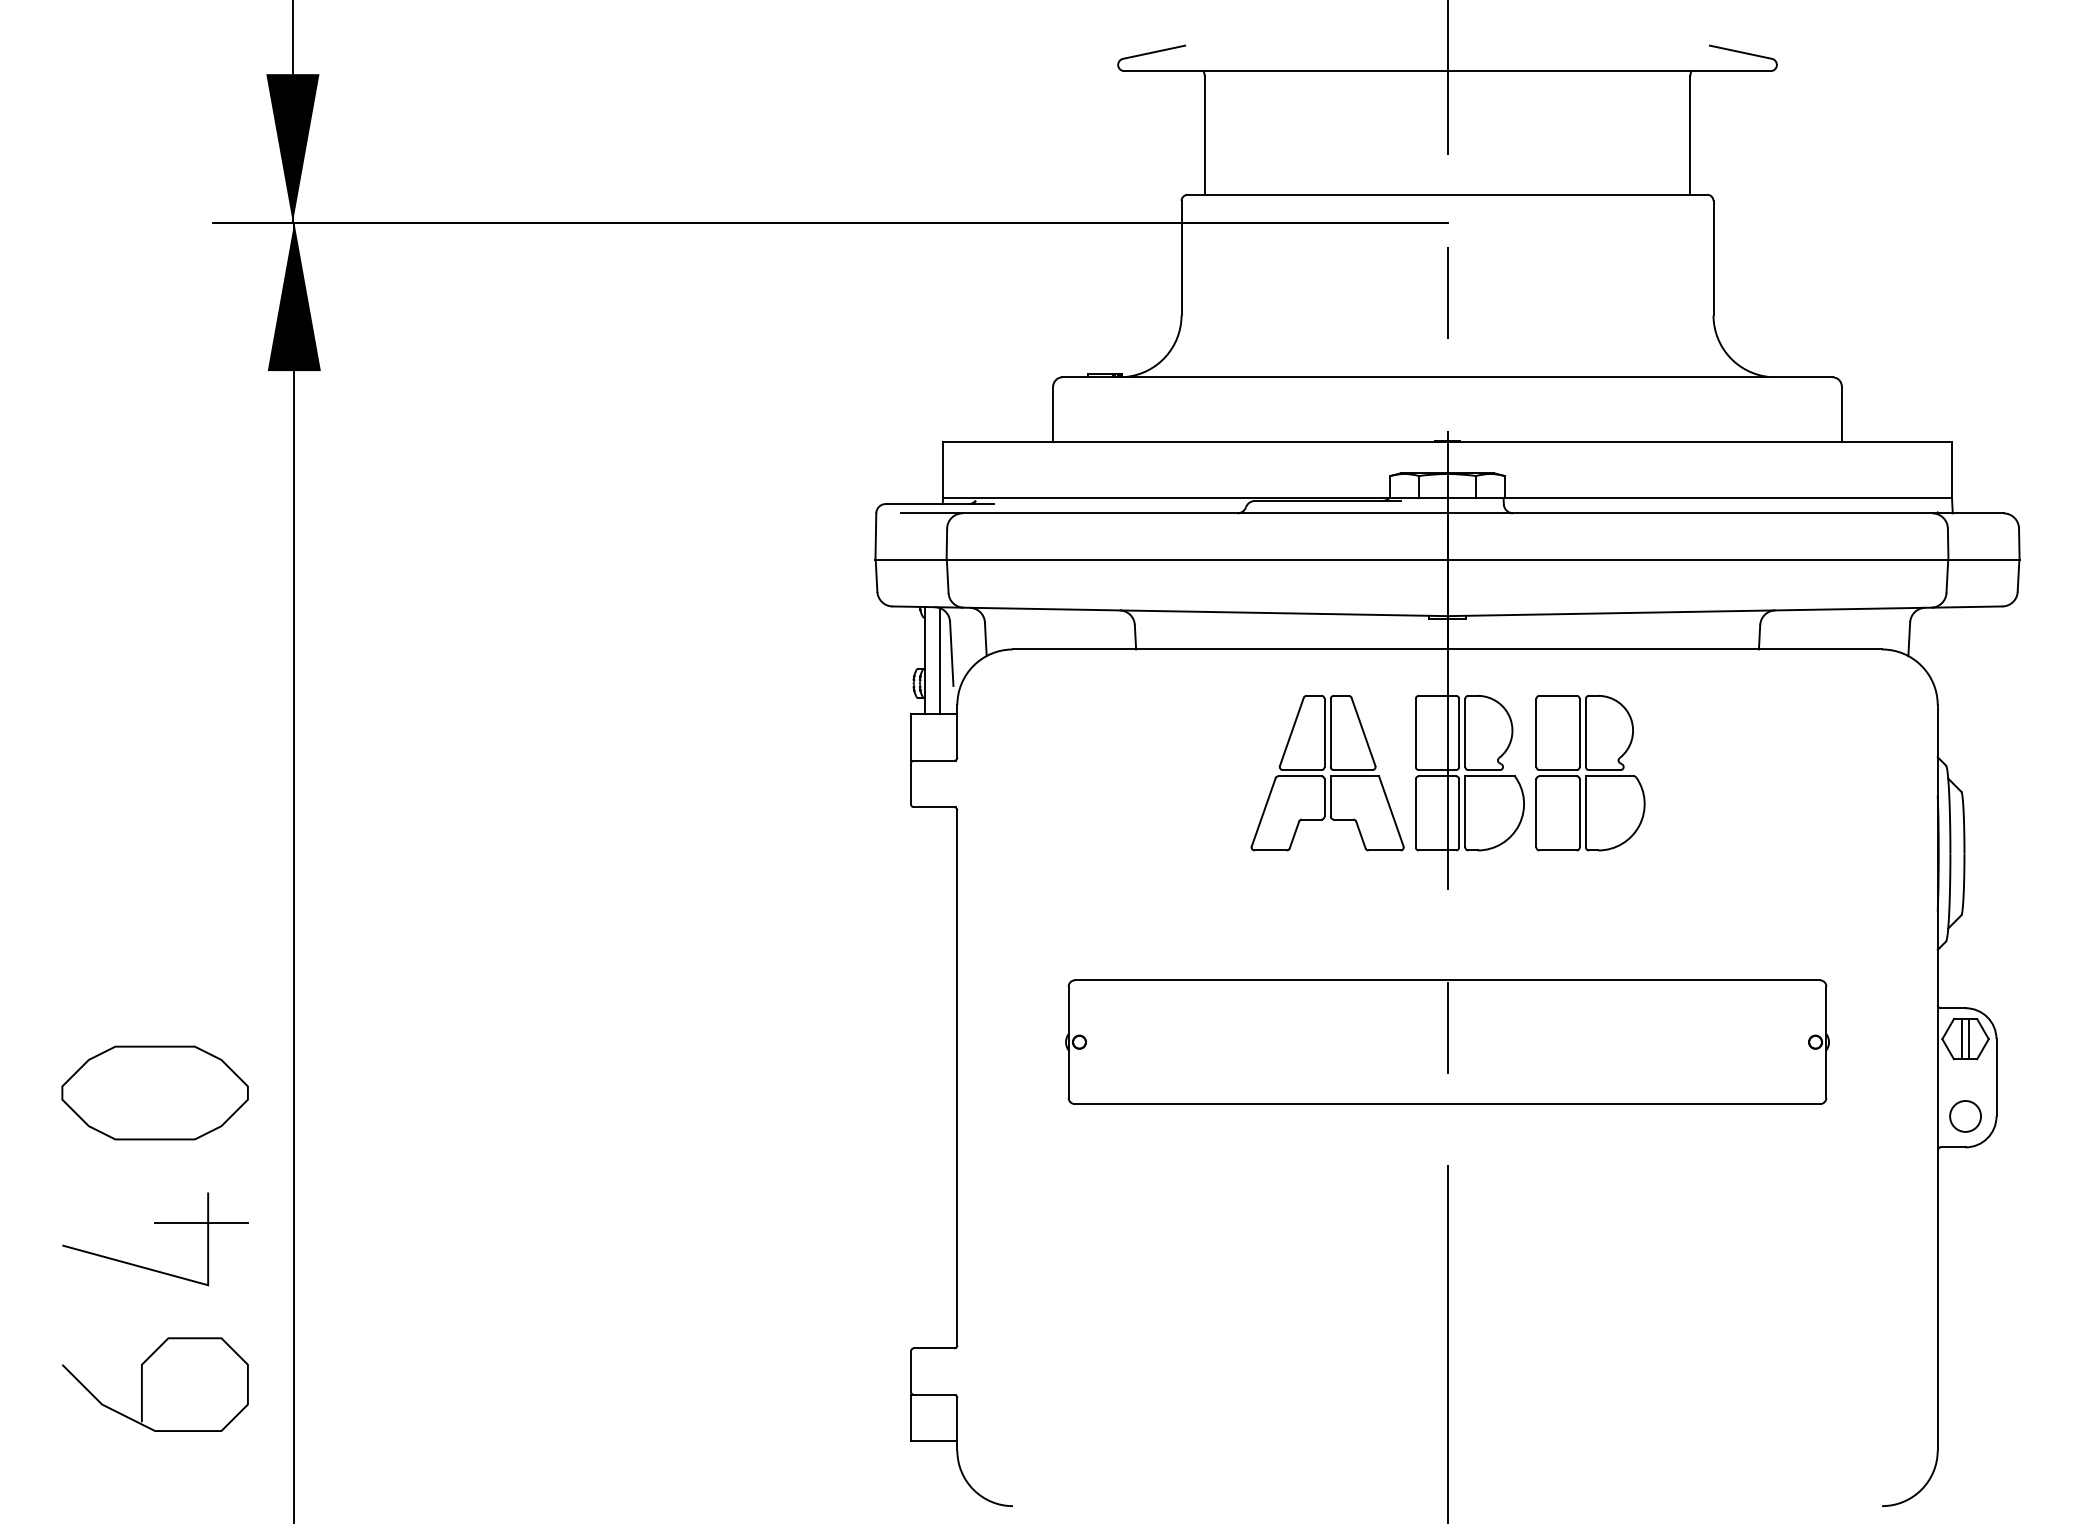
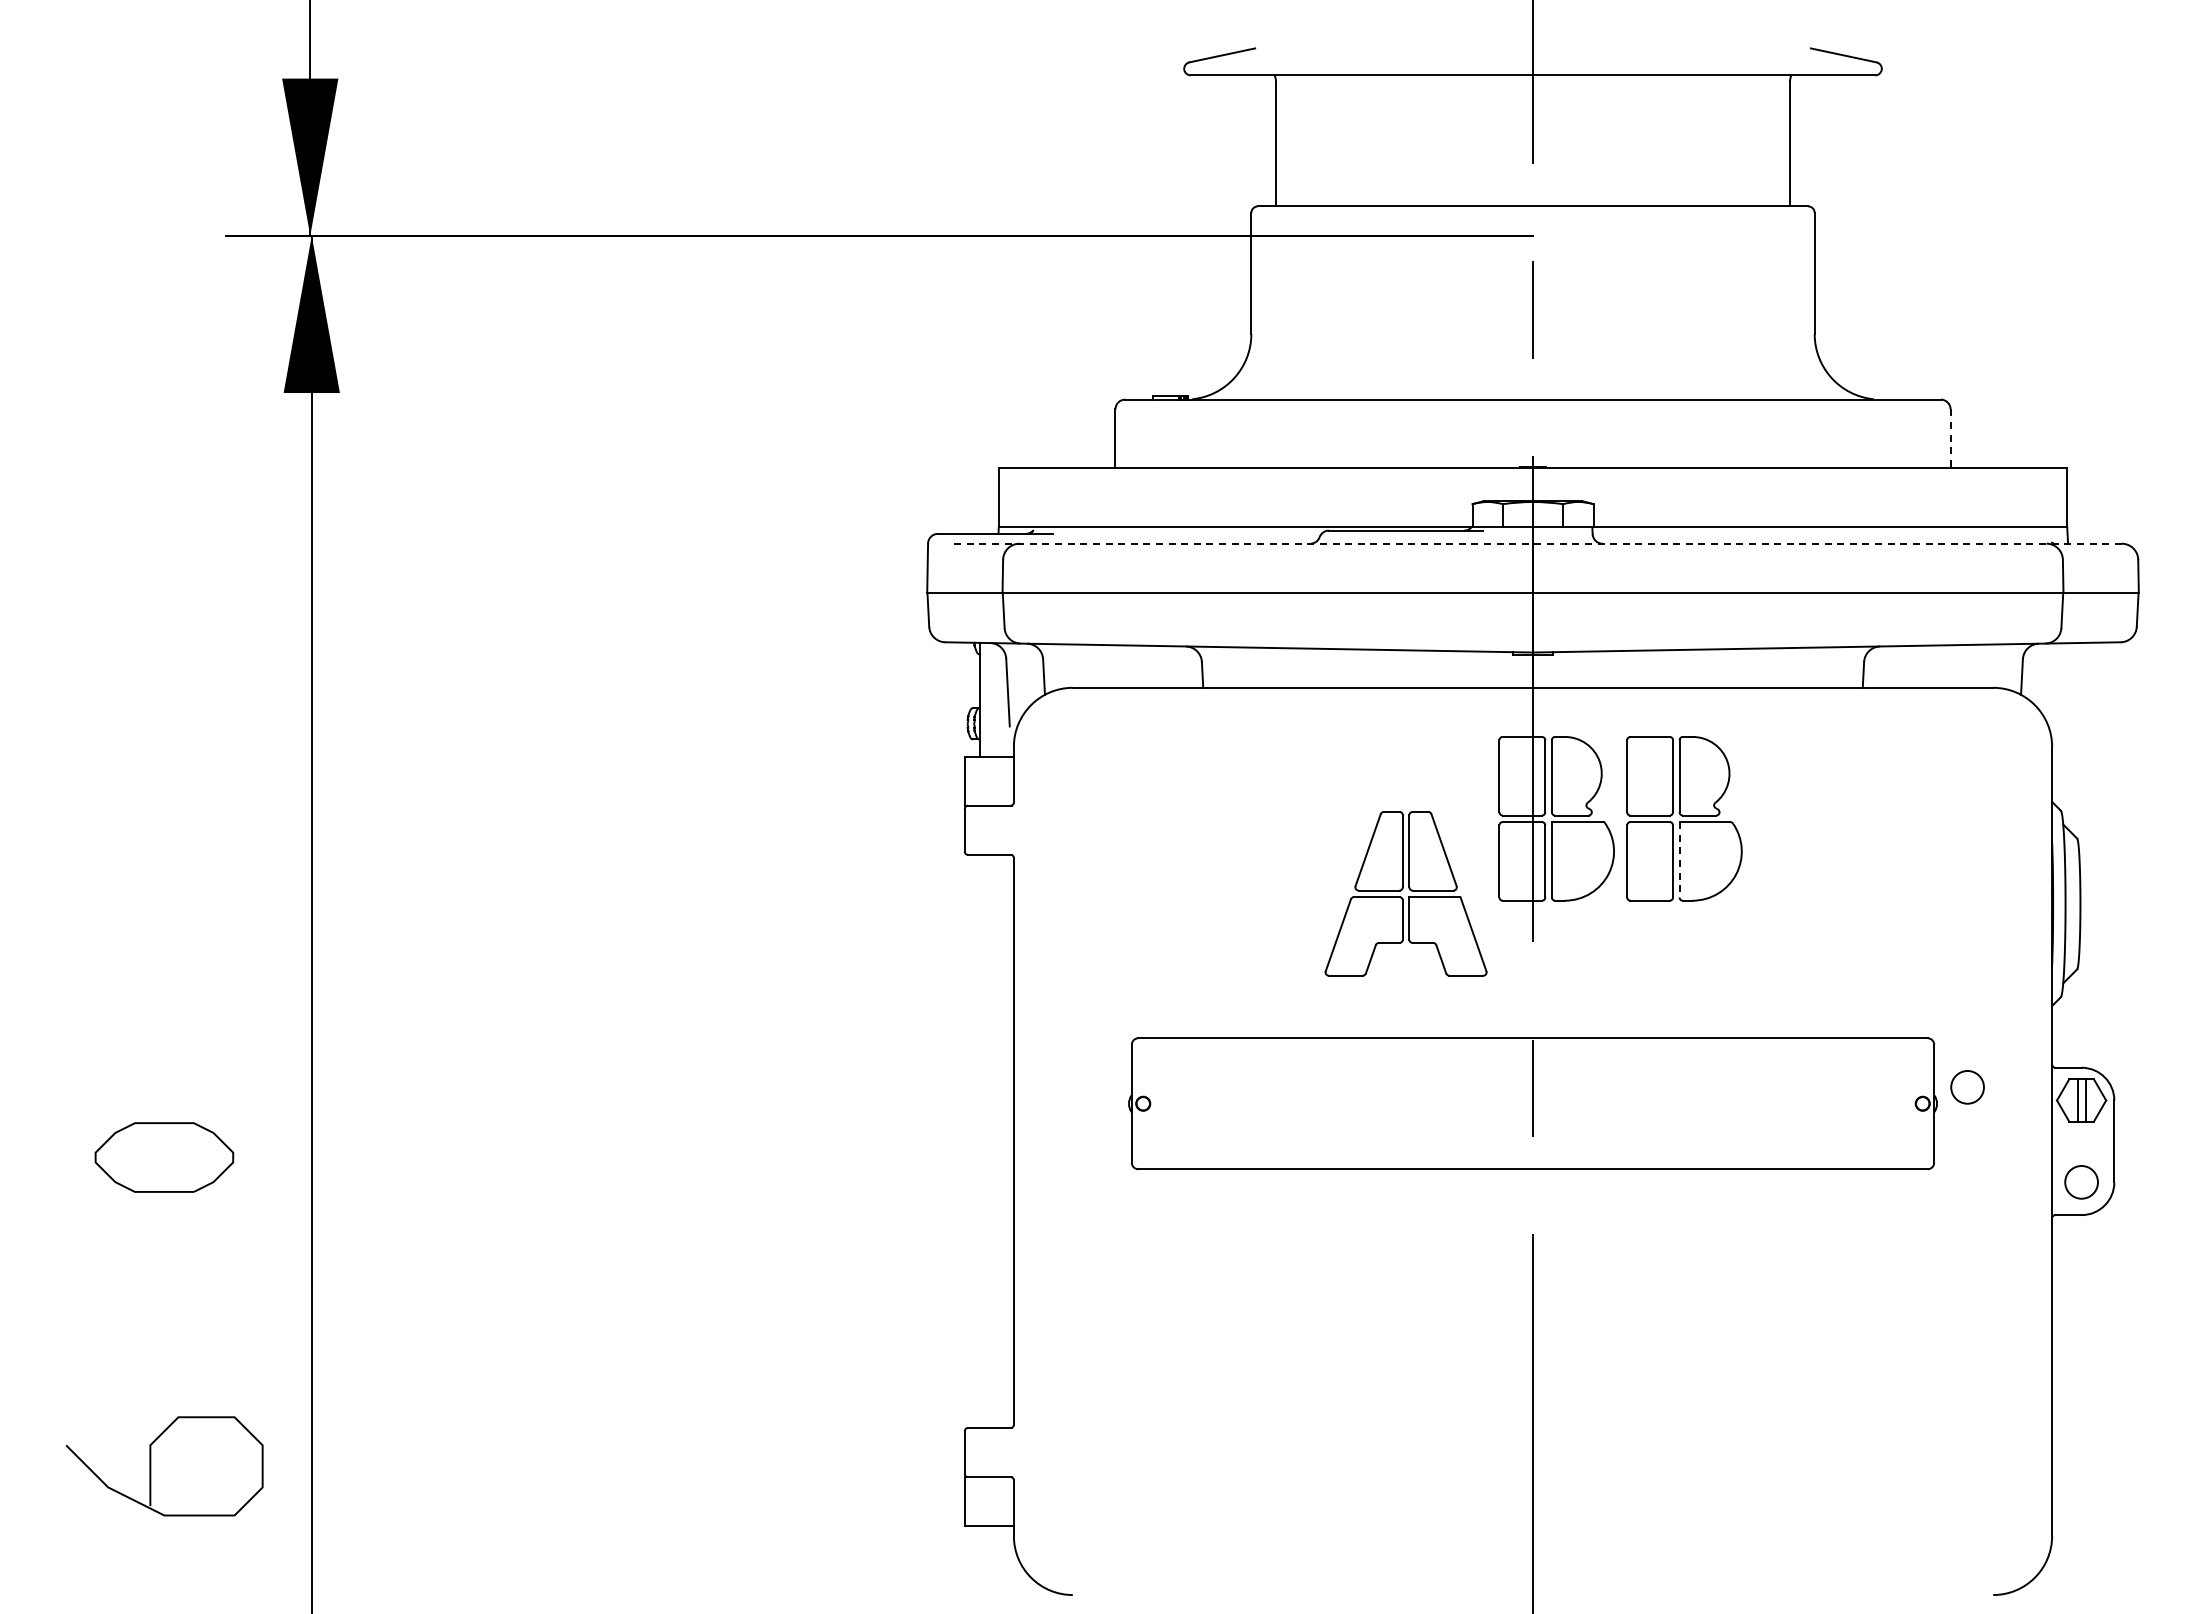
line: (1841, 414) -> (1950, 439), solid -> dashed
line: (1452, 513) -> (1538, 543), solid -> dashed
line: (939, 661) -> (995, 700), removed
part: (1327, 772) -> (1405, 893), moved
line: (1585, 811) -> (1679, 859), solid -> dashed
circle: (1857, 1026) -> (1967, 1087), added
part: (155, 1092) -> (164, 1157), size x0.7
part: (155, 1224) -> (164, 1296), removed

